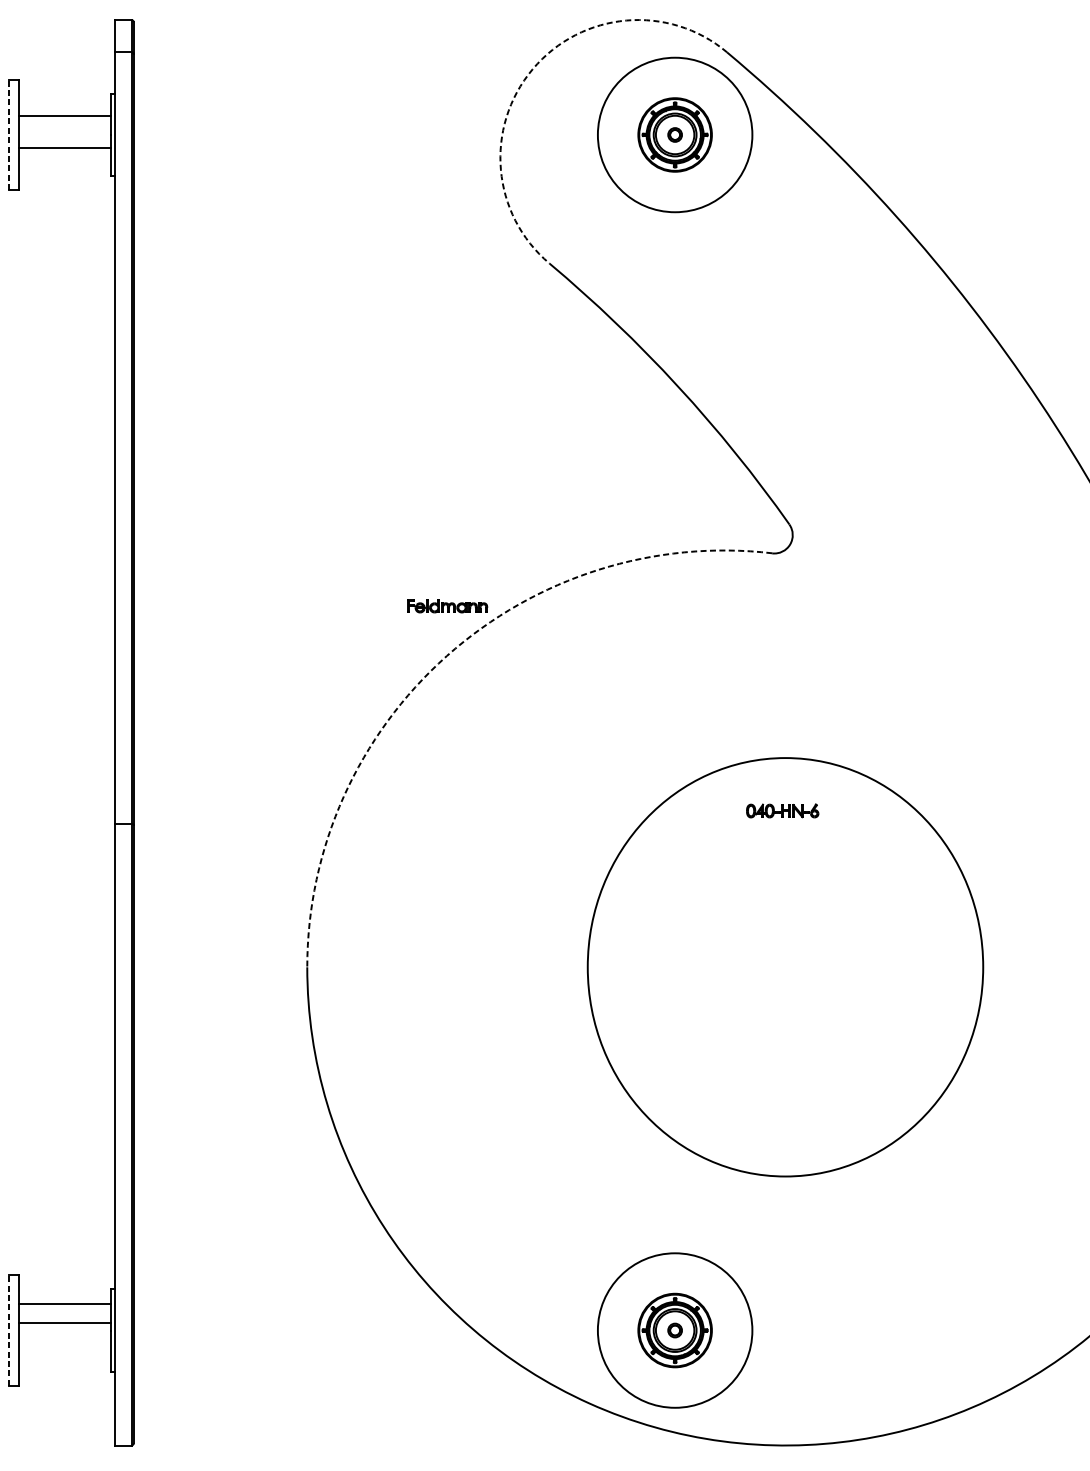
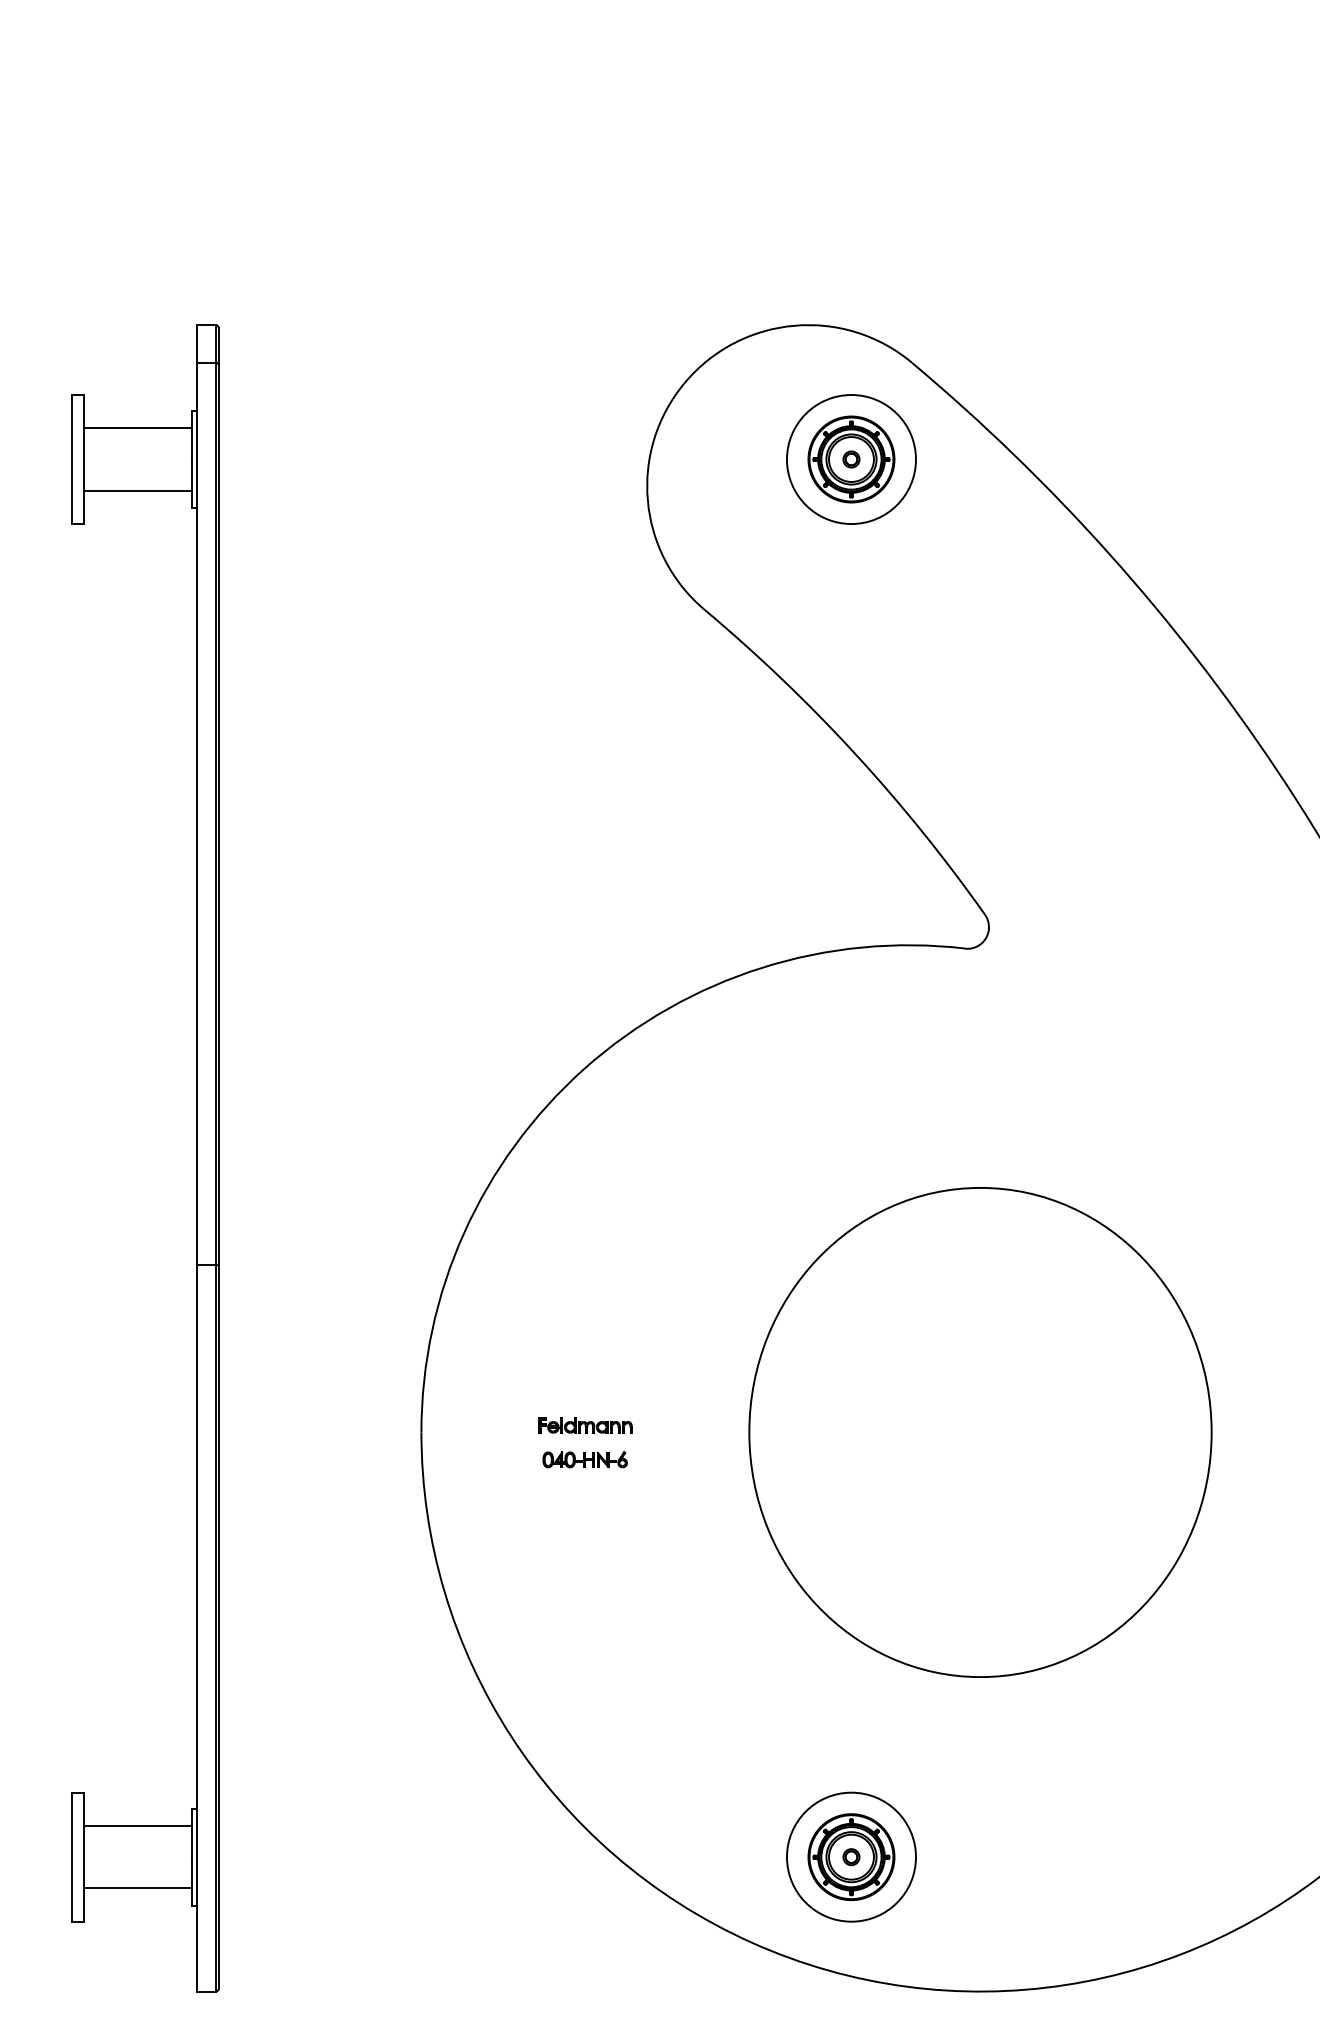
arc: (532, 69) -> (684, 382), dashed -> solid
line: (64, 116) -> (137, 490), moved
line: (8, 134) -> (72, 459), dashed -> solid
circle: (674, 134) -> (850, 459), size x0.71
line: (64, 147) -> (137, 428), moved
part: (447, 606) -> (585, 1425), moved
arc: (446, 655) -> (584, 1068), dashed -> solid
part: (782, 810) -> (584, 1459), moved
line: (64, 1323) -> (137, 1888), moved
circle: (674, 1329) -> (850, 1856), size x0.71
line: (8, 1330) -> (72, 1857), dashed -> solid

